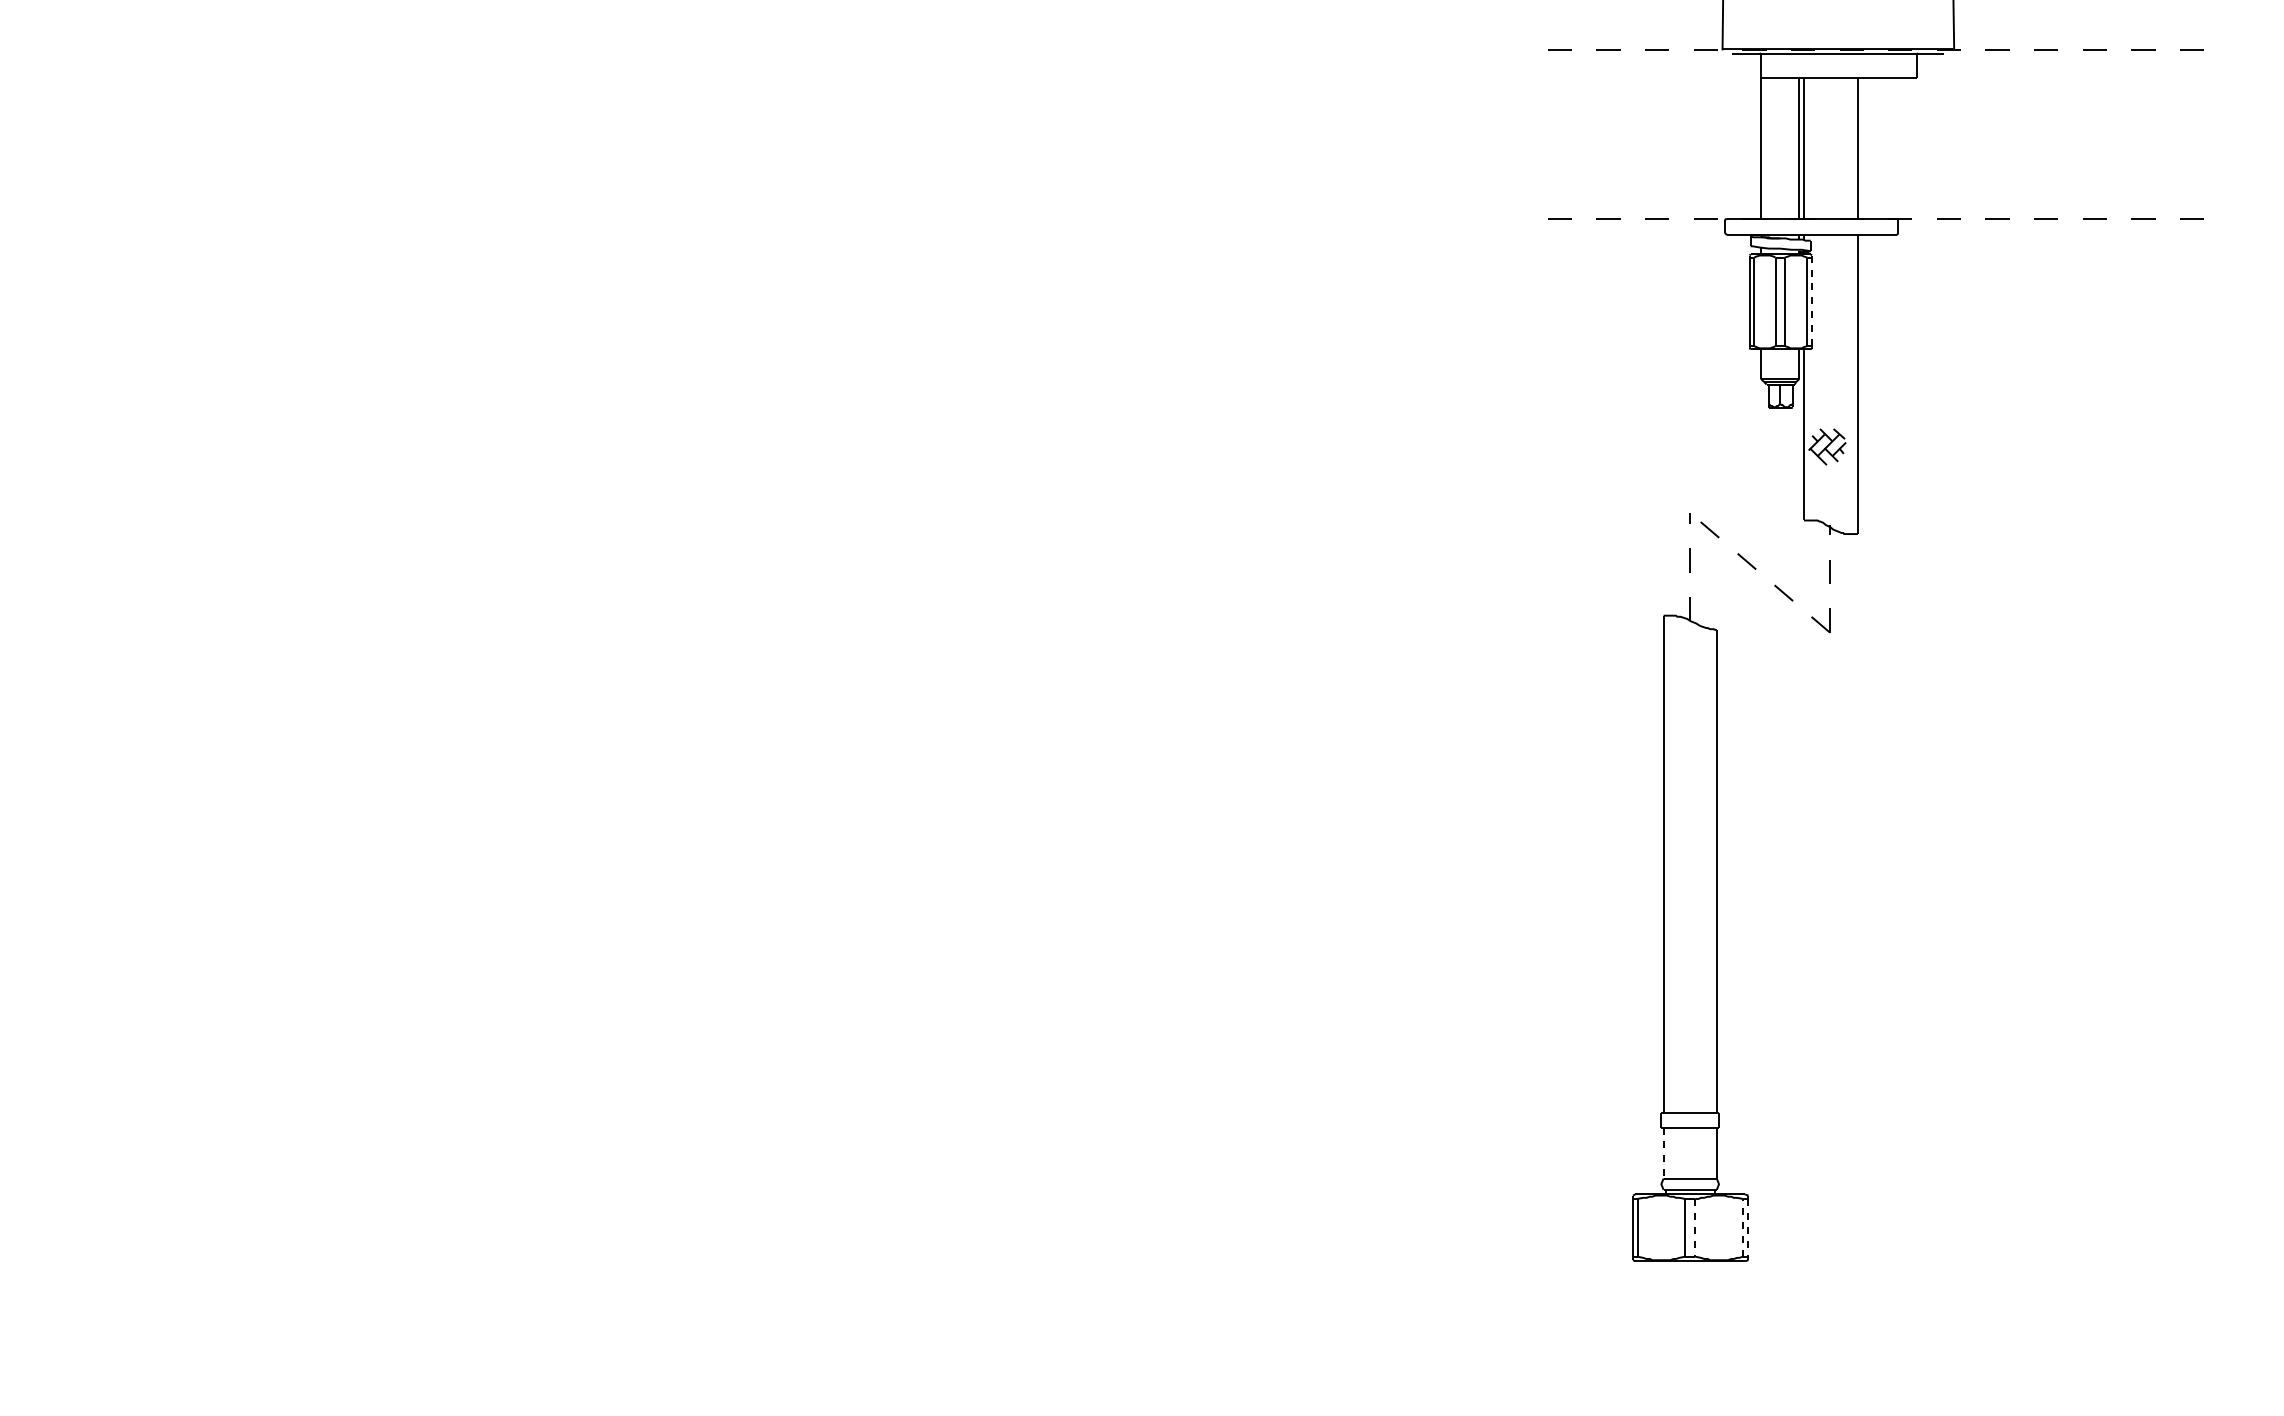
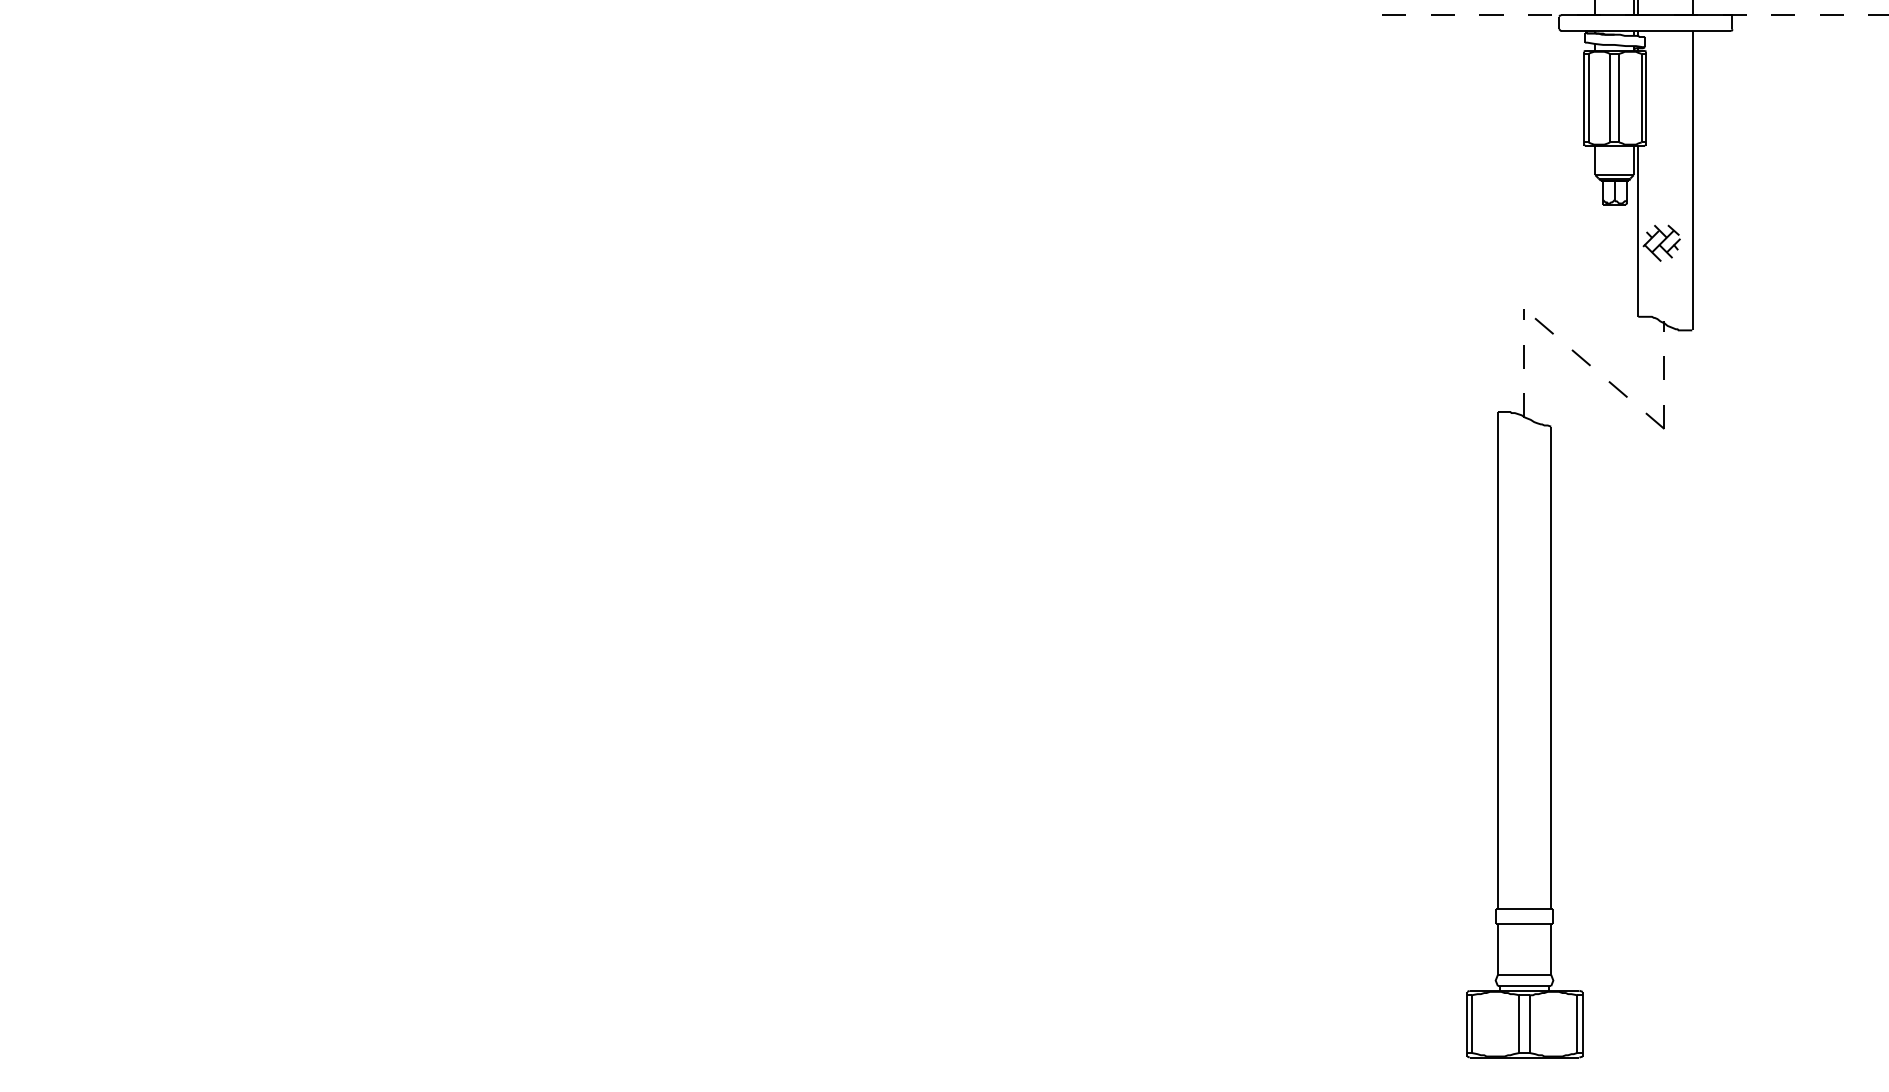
line: (1811, 301) -> (1645, 97), dashed -> solid
line: (1663, 1153) -> (1497, 949), dashed -> solid
line: (1695, 1227) -> (1529, 1023), dashed -> solid
line: (1742, 1227) -> (1576, 1023), dashed -> solid
line: (1748, 1227) -> (1582, 1023), dashed -> solid

